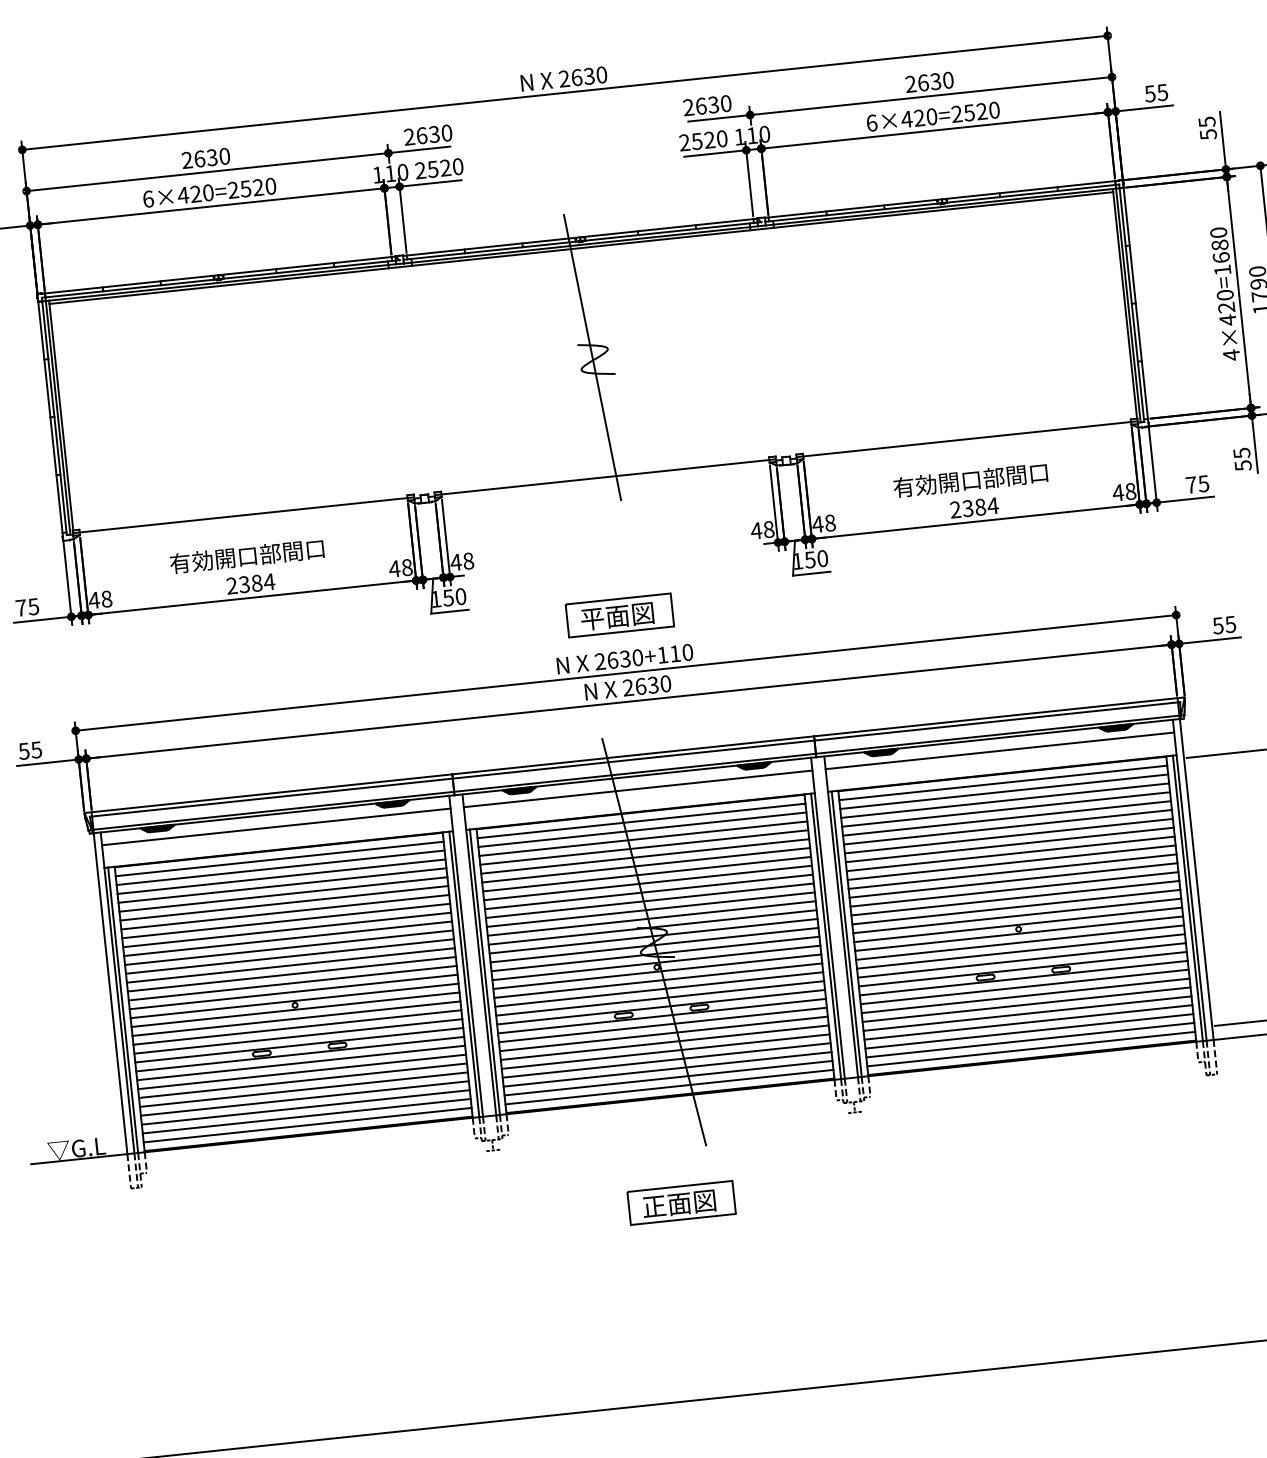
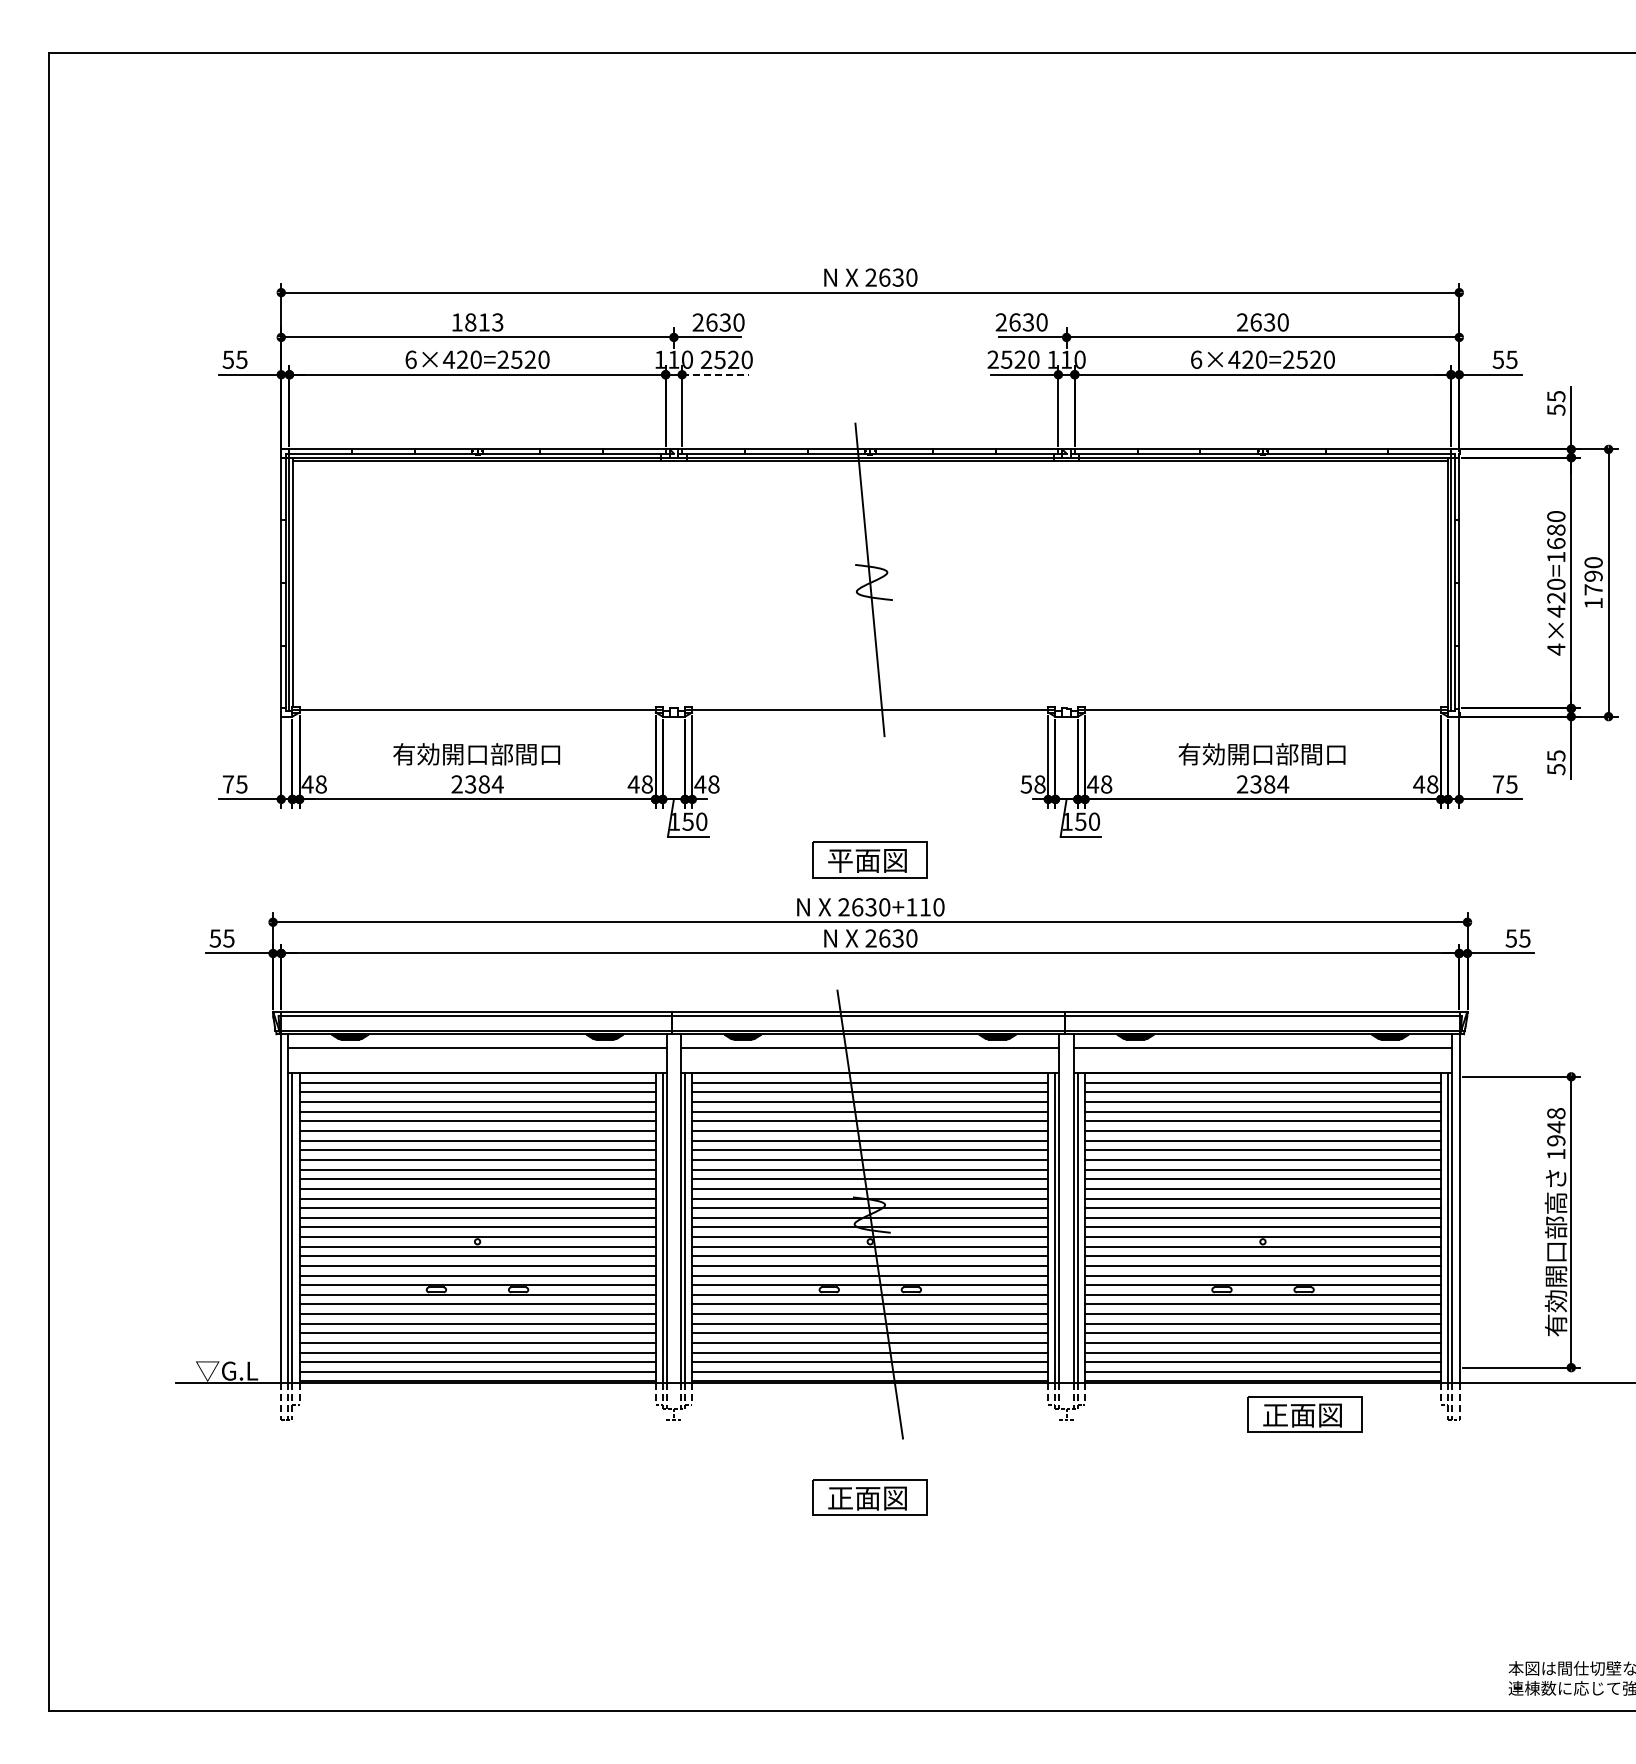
text: (206, 158) -> (477, 322), 2630 -> 1813
line: (430, 183) -> (715, 374), solid -> dashed
text: (756, 530) -> (1026, 784), 48 -> 58
part: (1073, 1084) -> (1304, 1414), added

